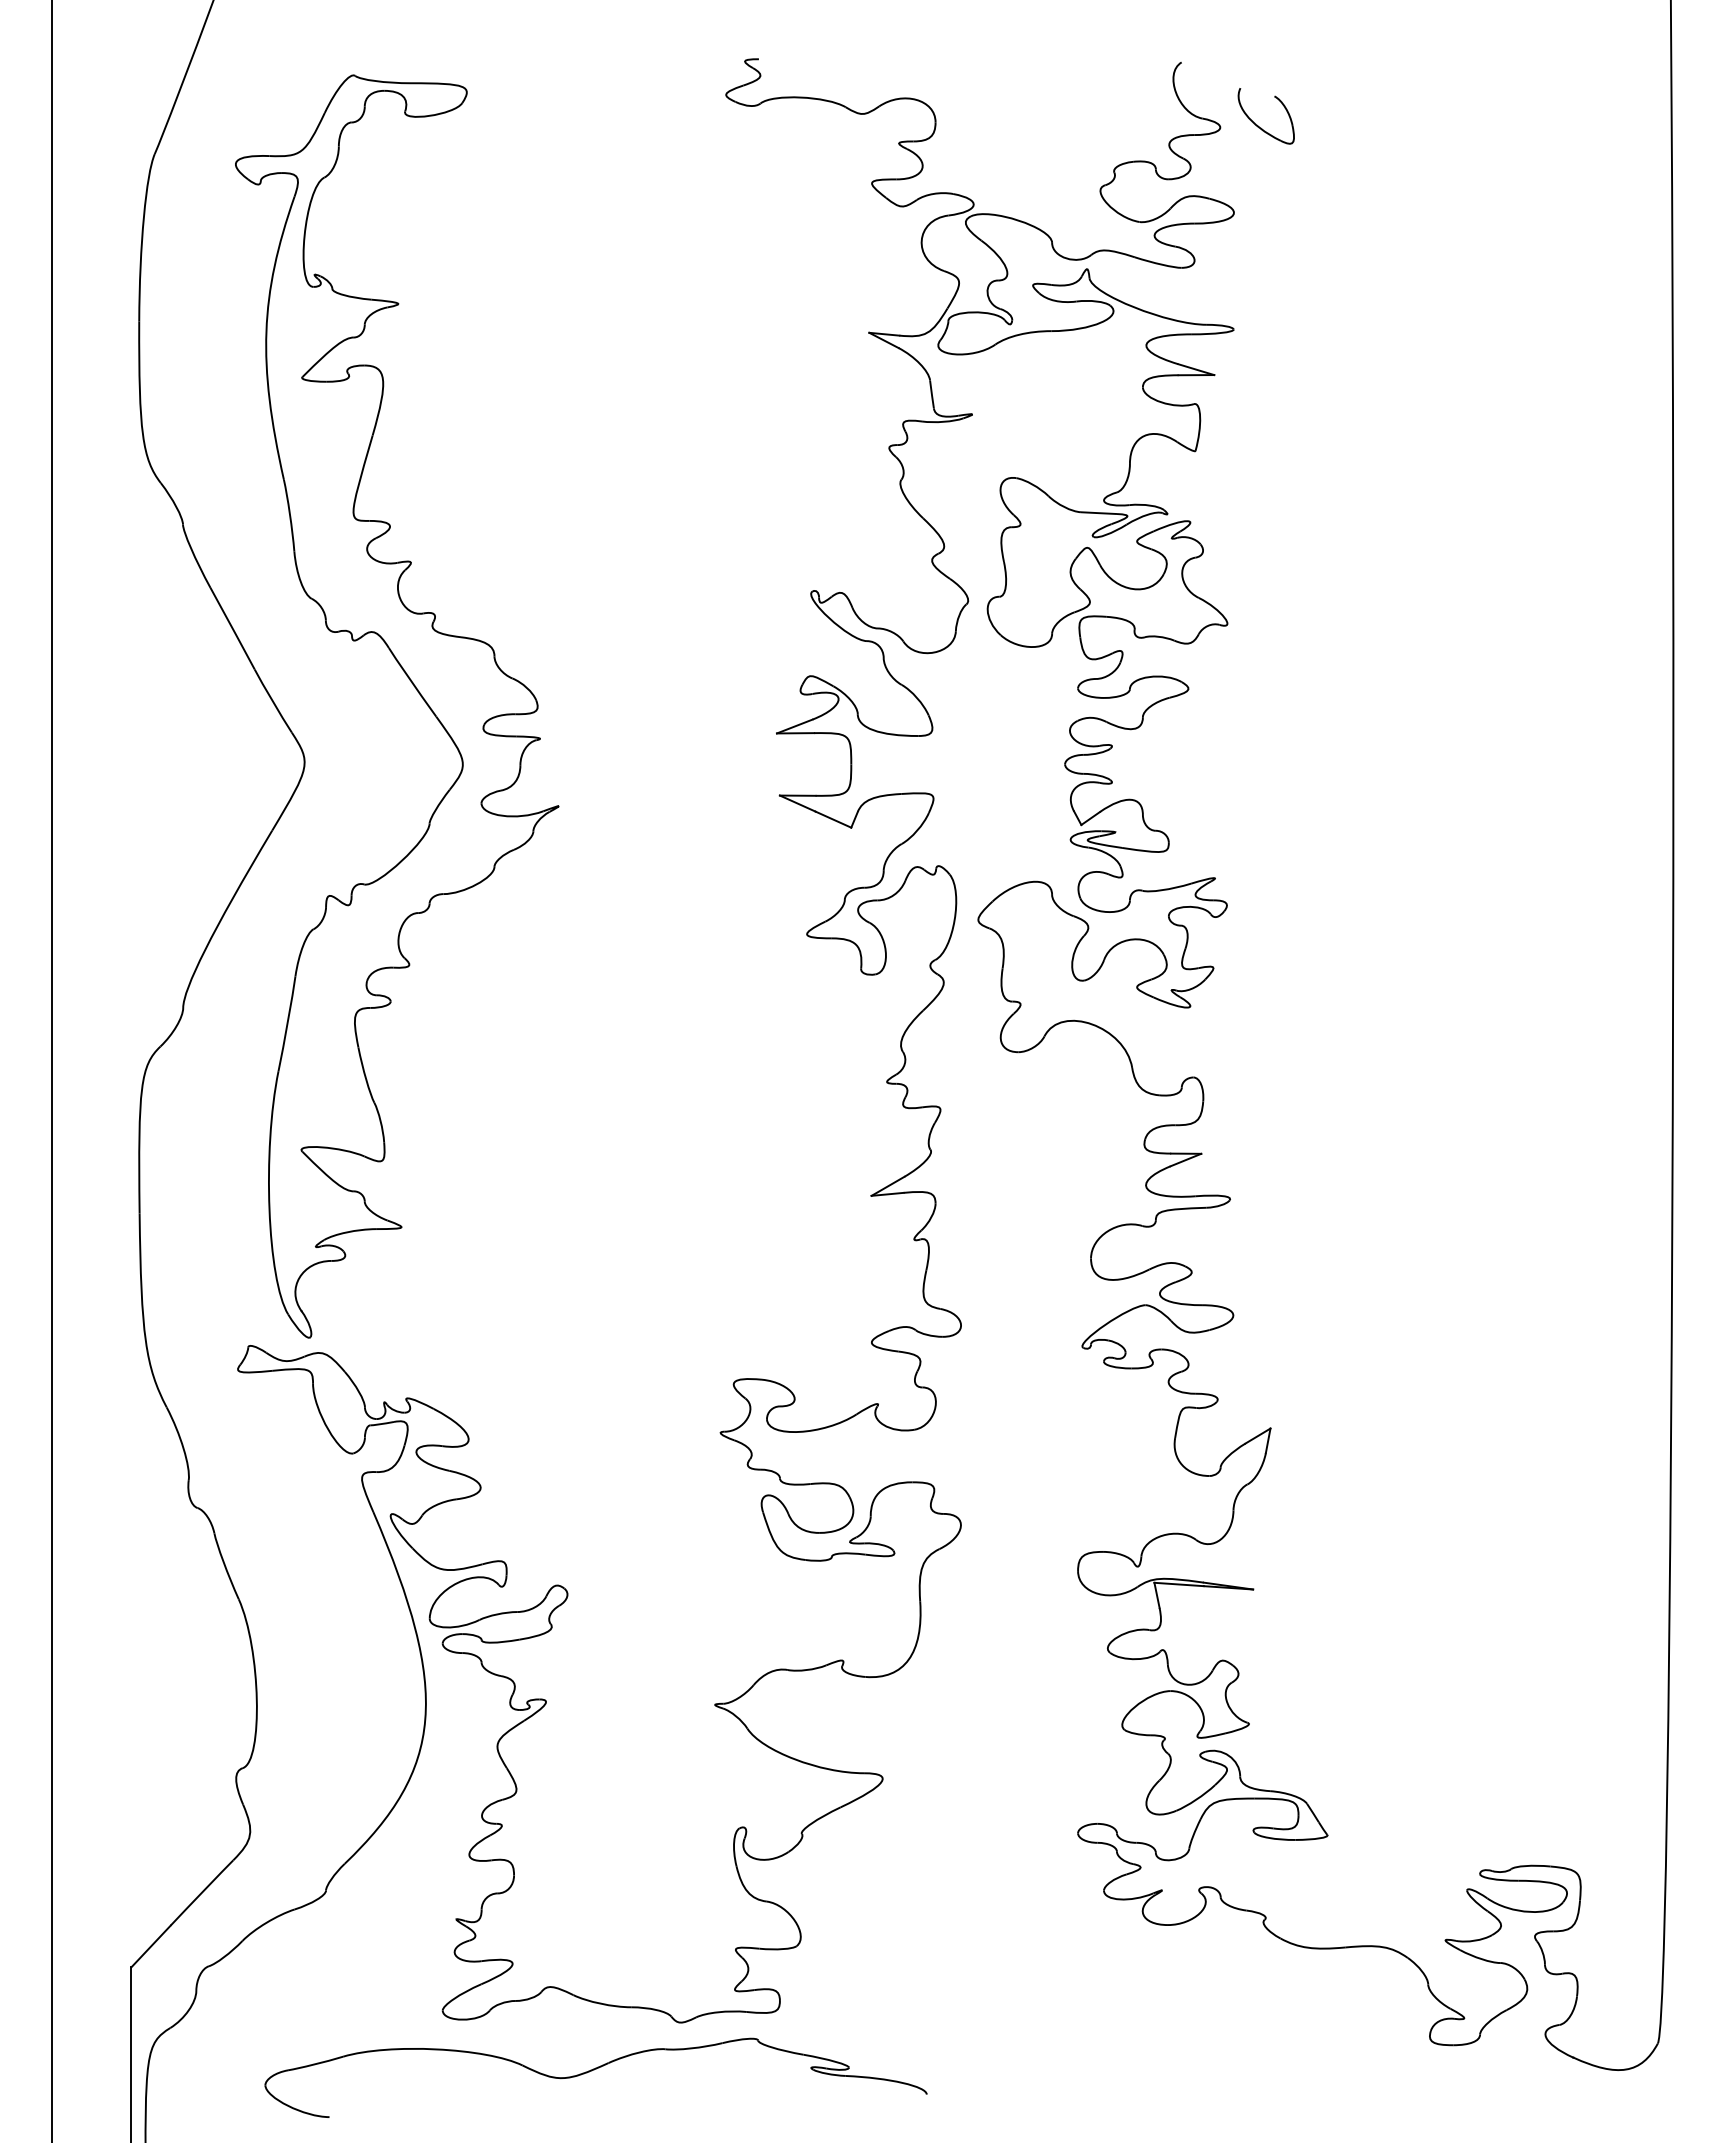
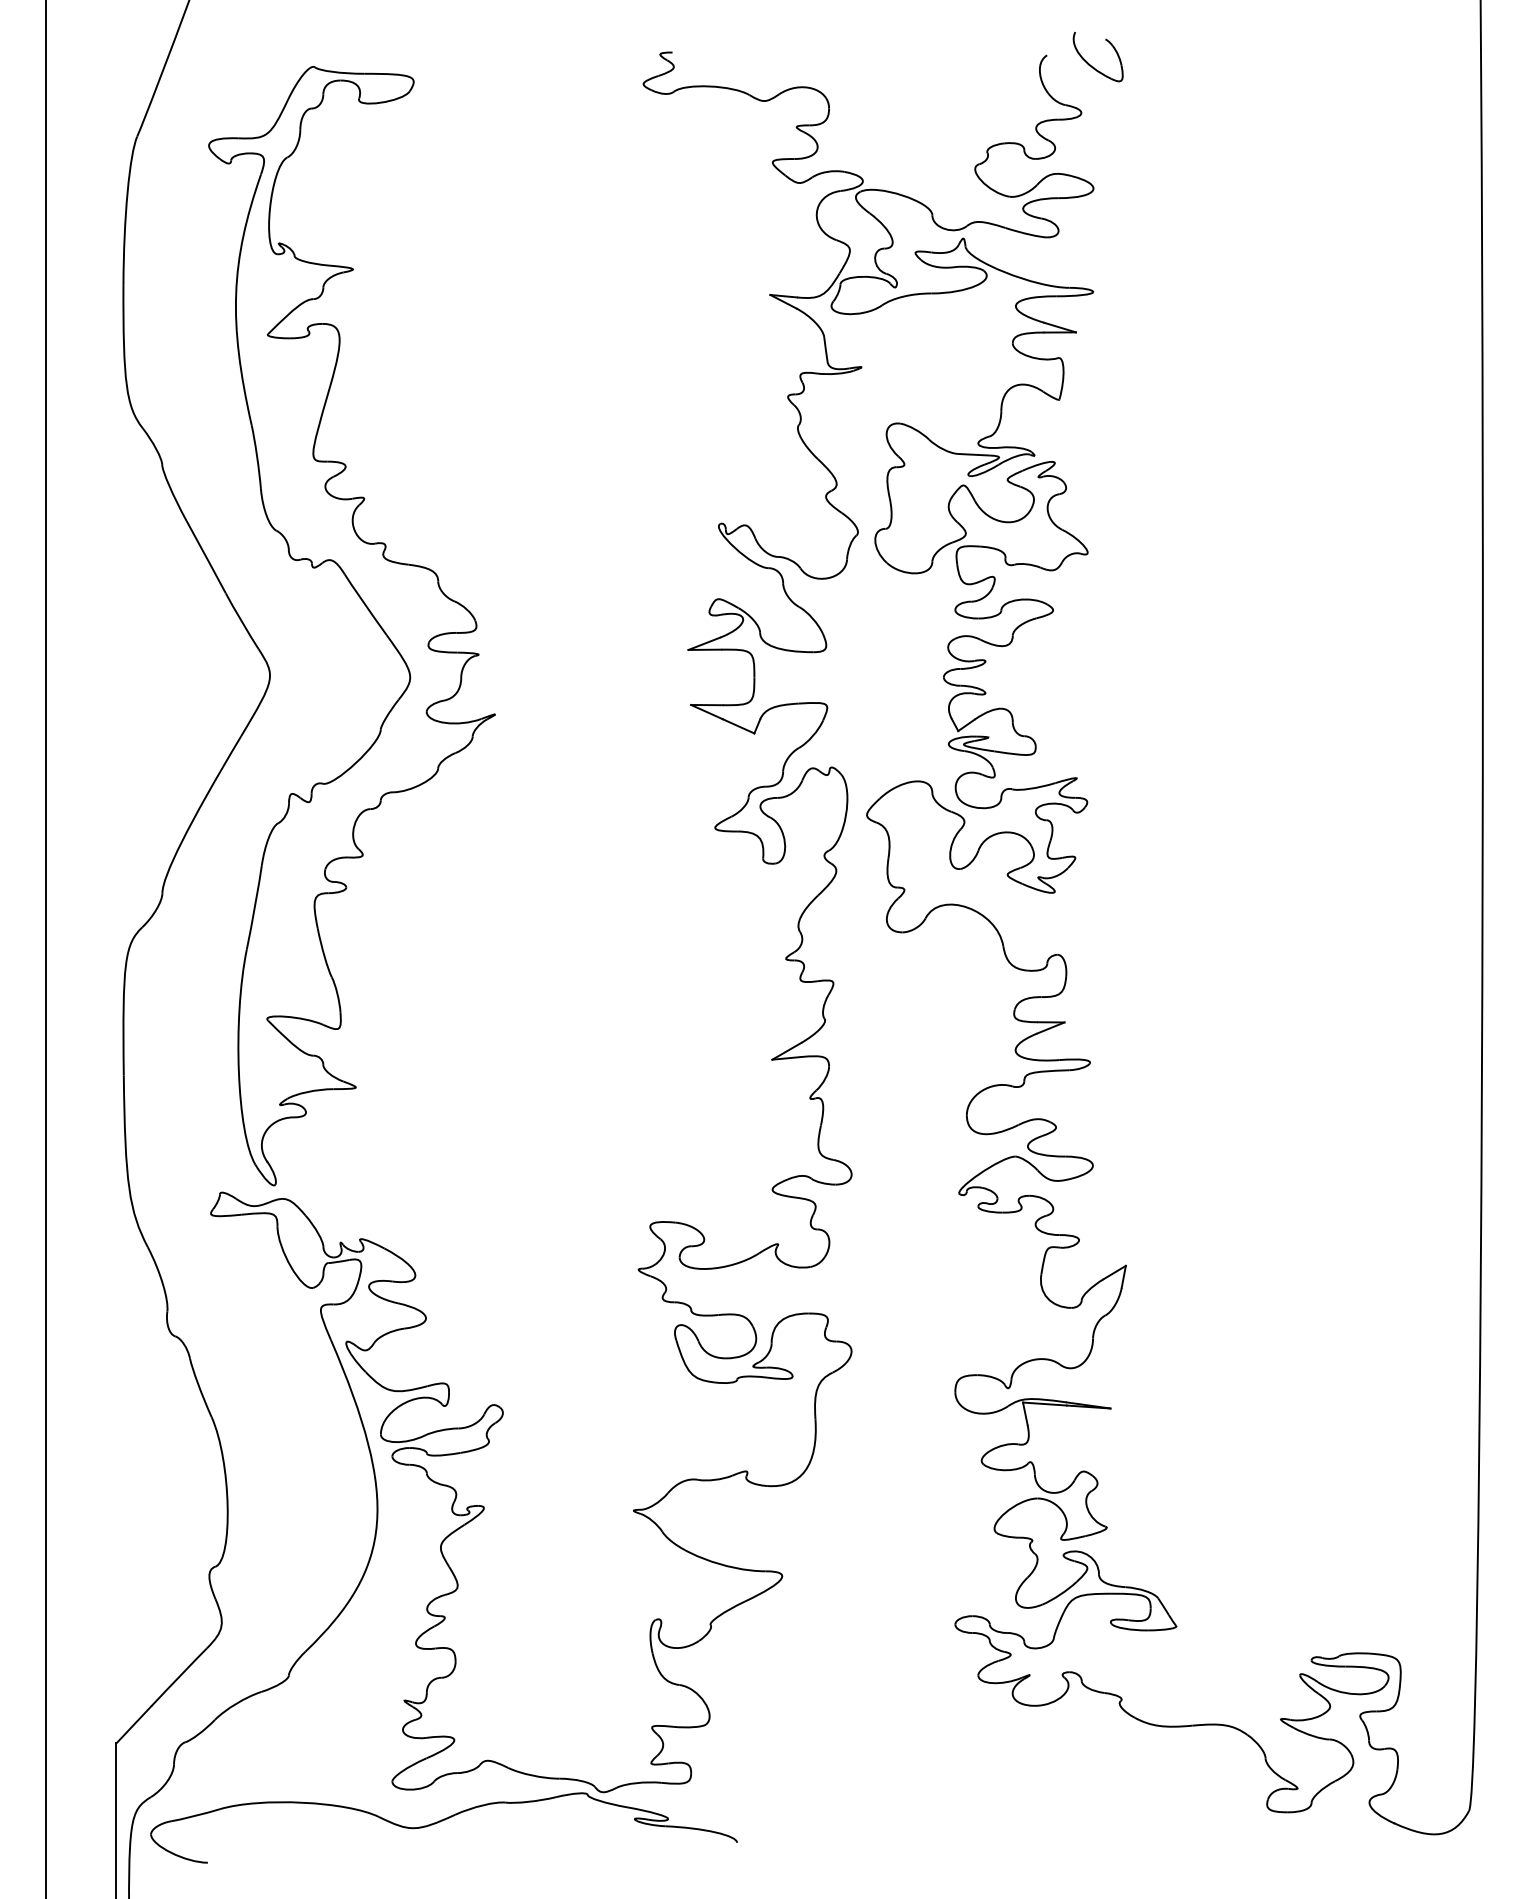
part: (1257, 124) -> (1090, 64), moved
part: (594, 2070) -> (442, 1821), moved

